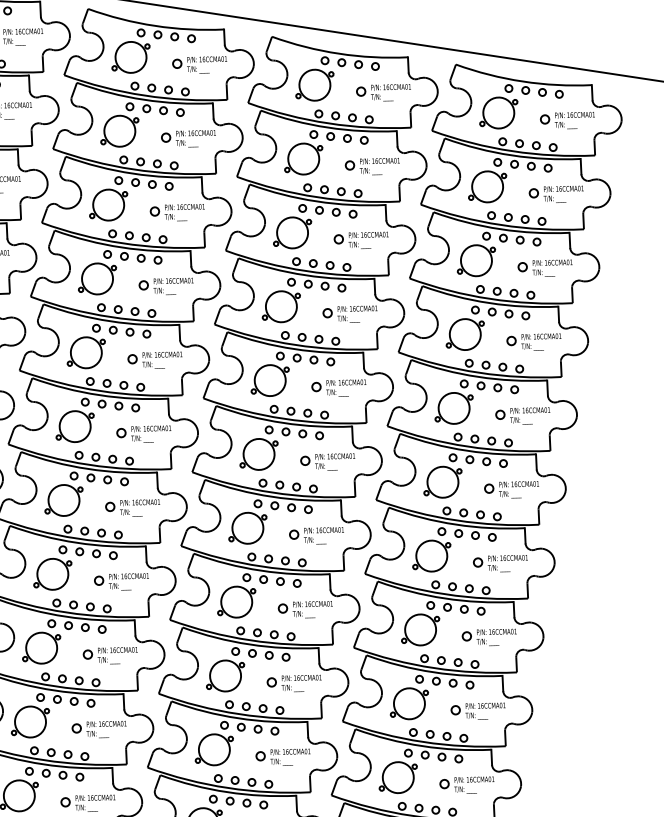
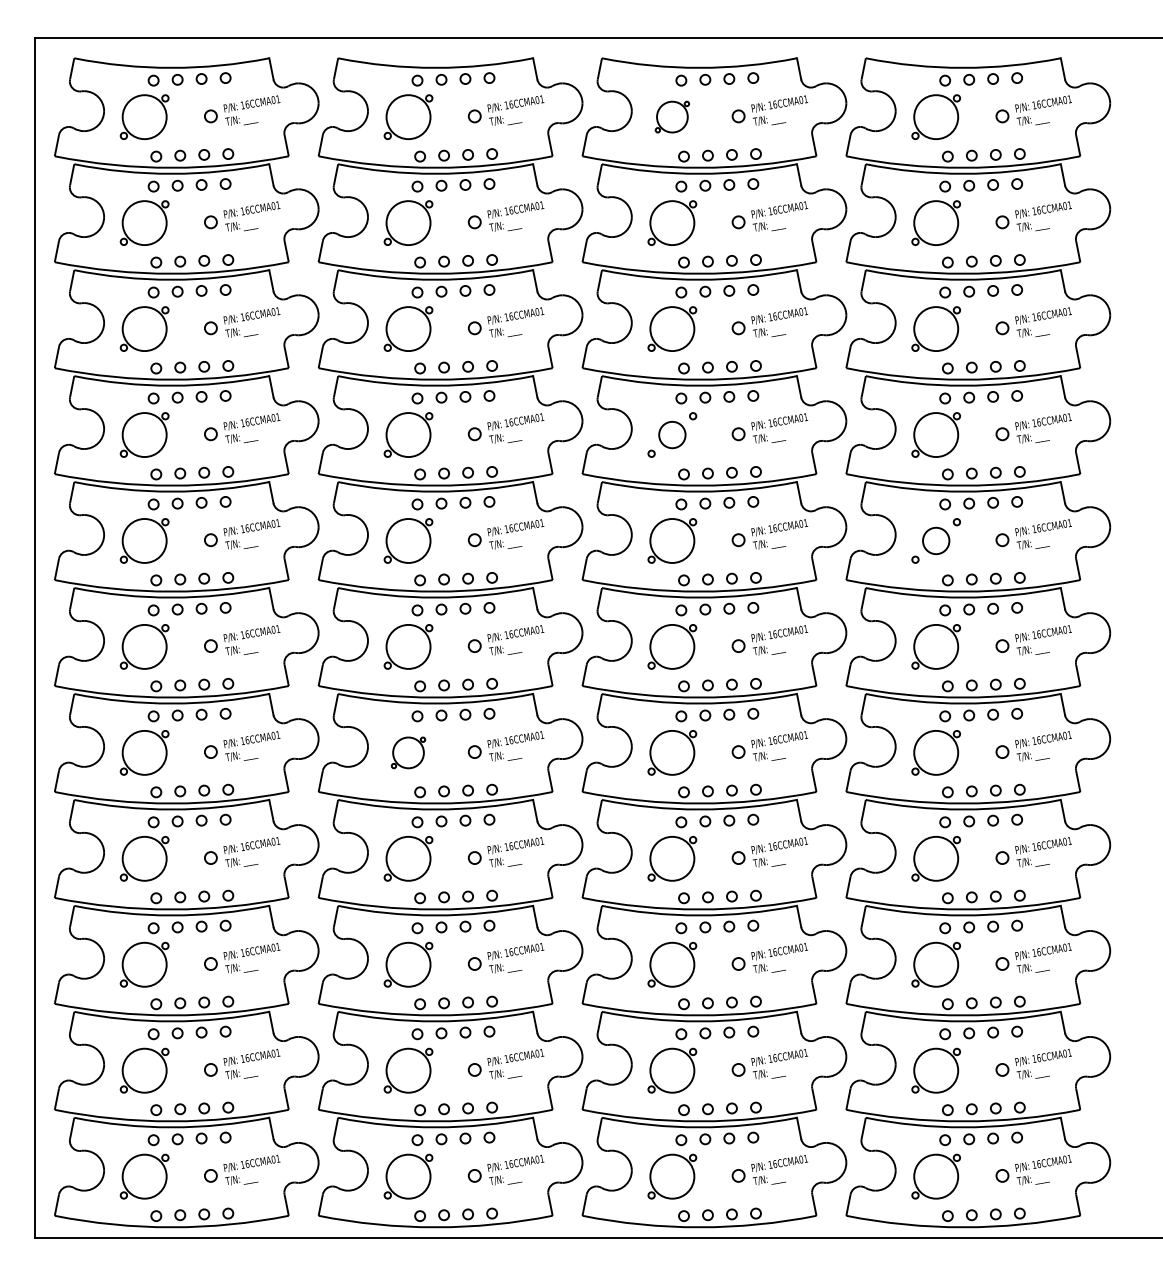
part: (315, 84) -> (672, 116), size x0.7
circle: (281, 307) -> (672, 435), size x0.6
circle: (454, 408) -> (936, 540), size x0.6
part: (64, 500) -> (408, 752), size x0.7

